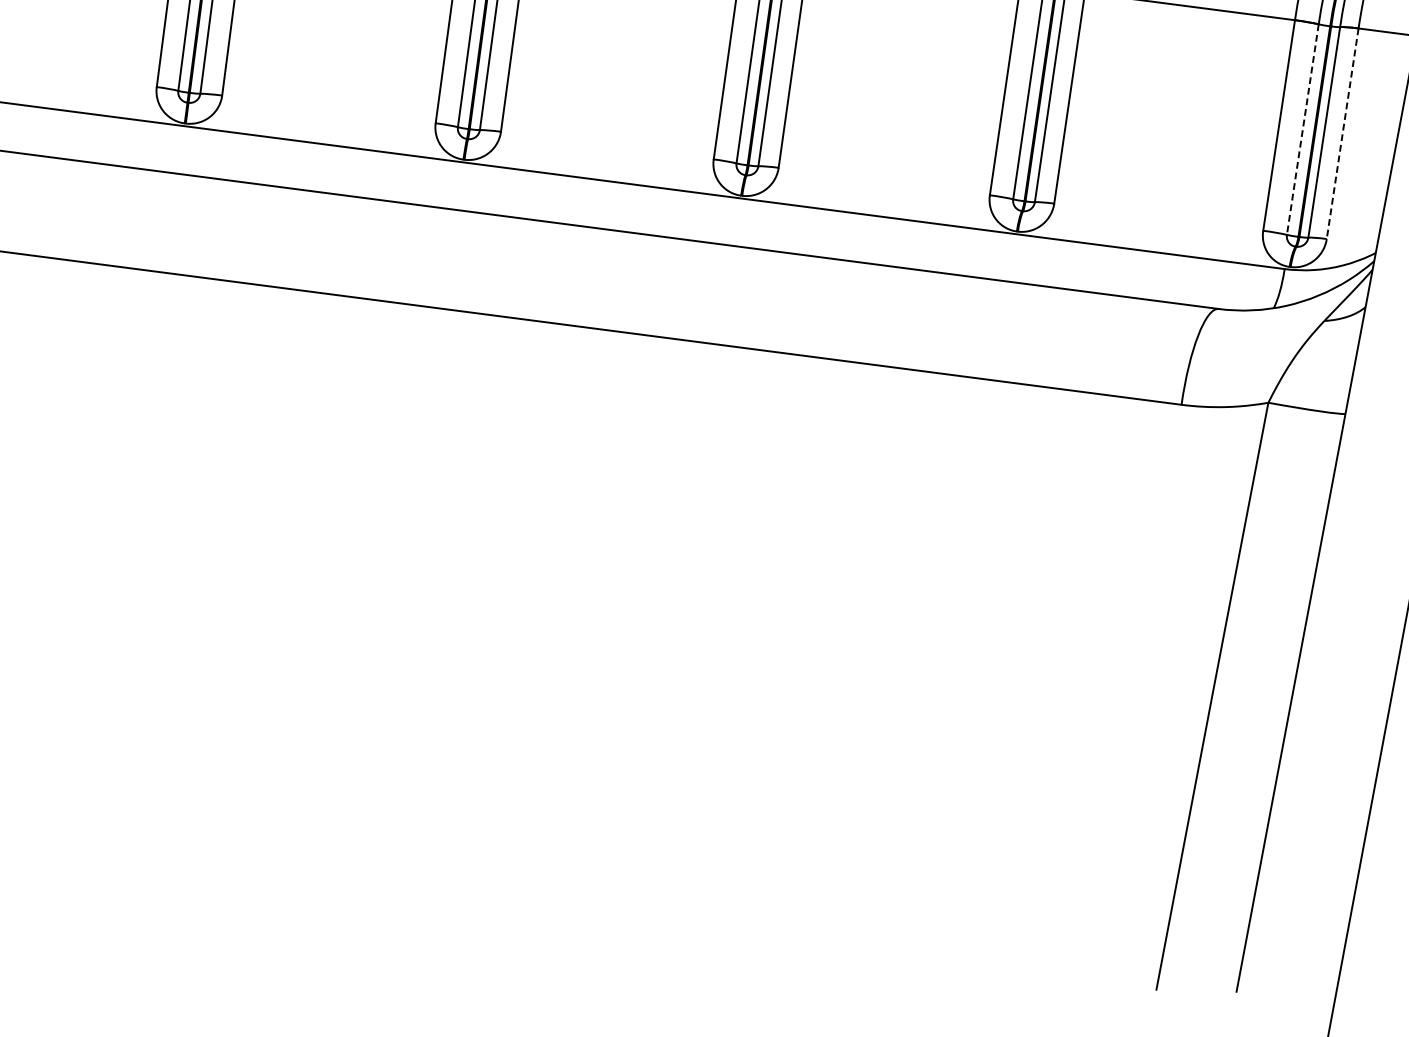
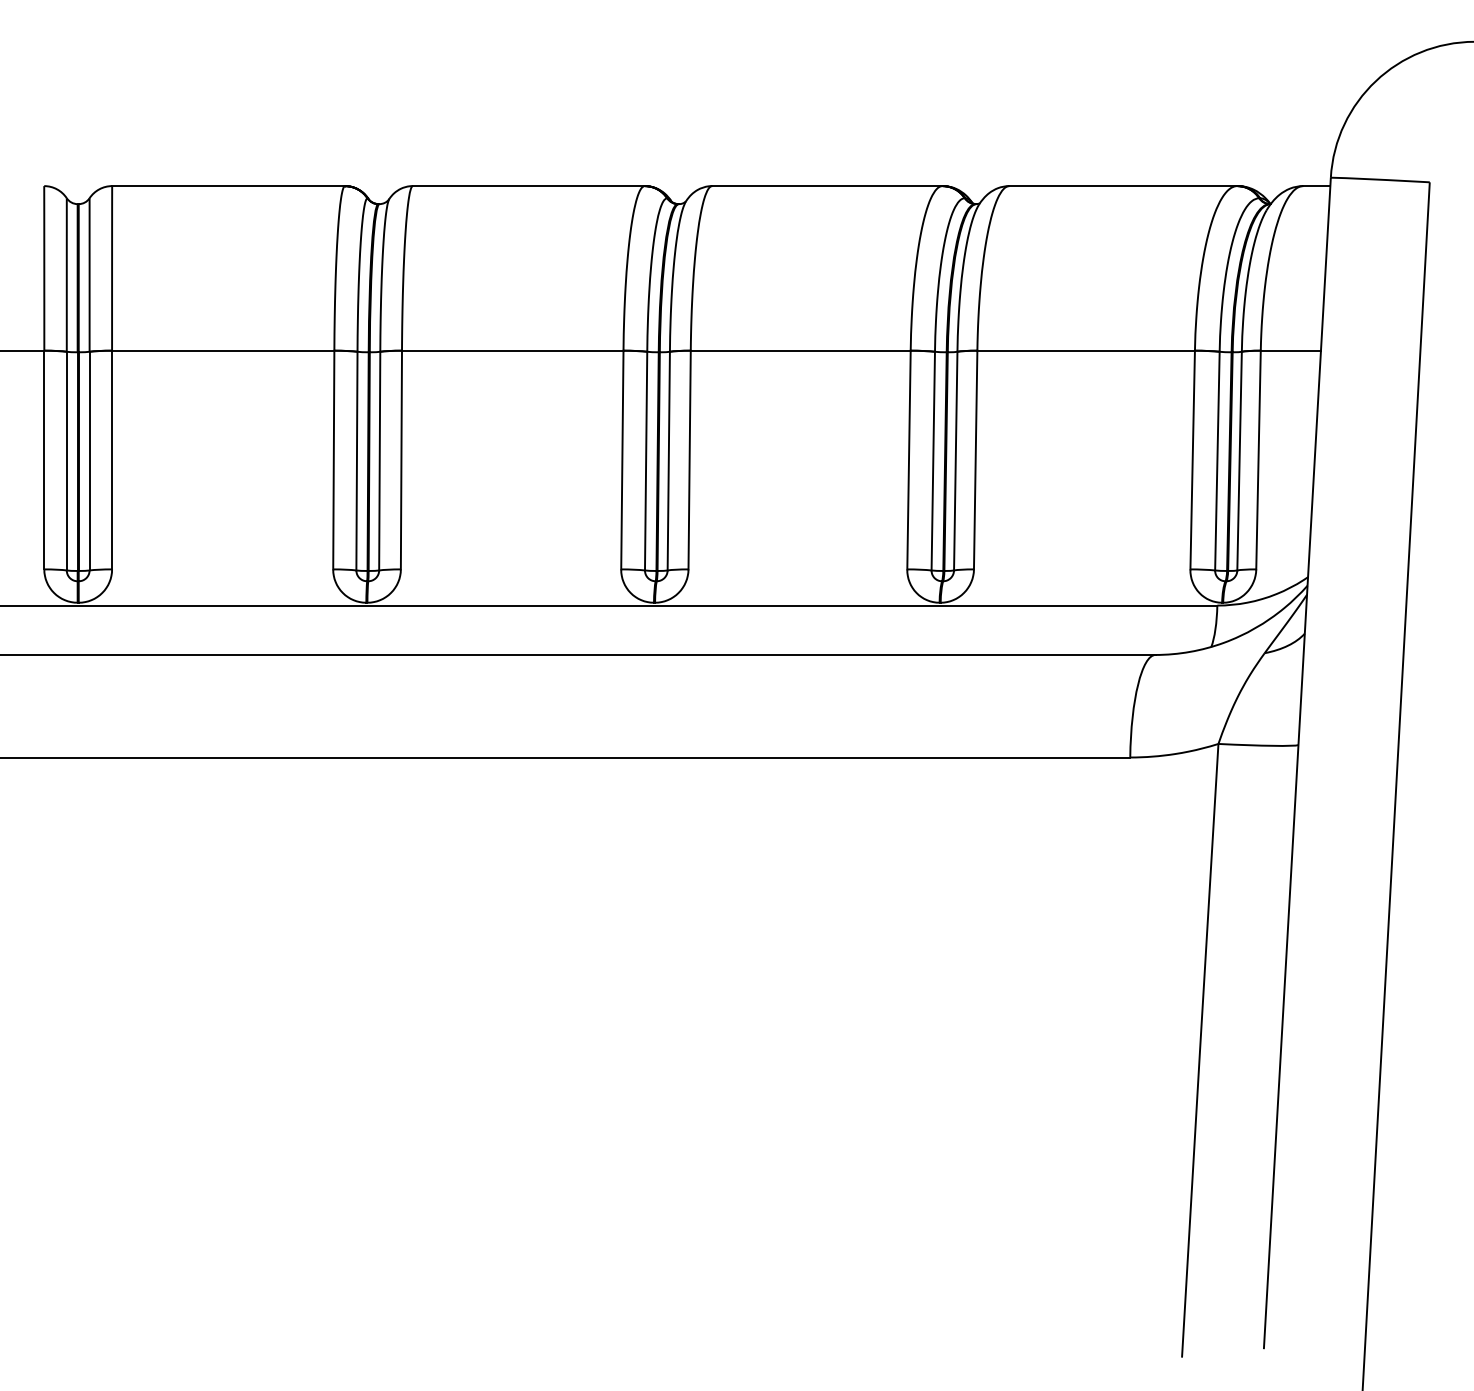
line: (1302, 129) -> (1217, 461), dashed -> solid
line: (1342, 134) -> (1258, 460), dashed -> solid

